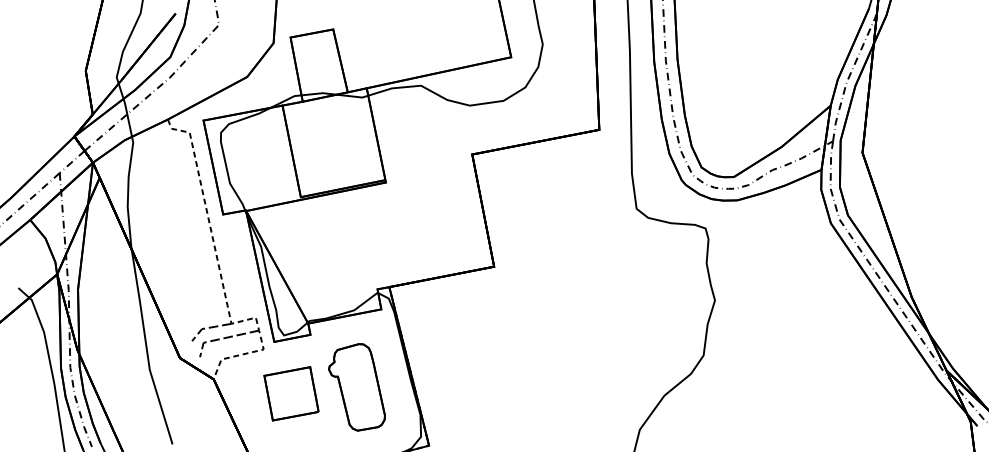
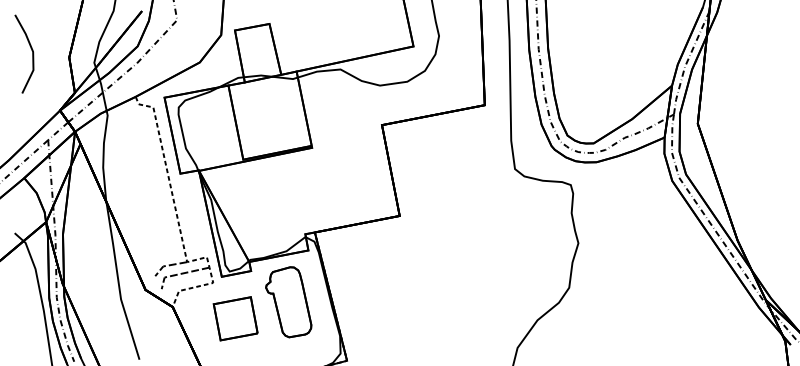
line: (39, 62) -> (31, 50), added
part: (356, 387) -> (288, 302), moved

